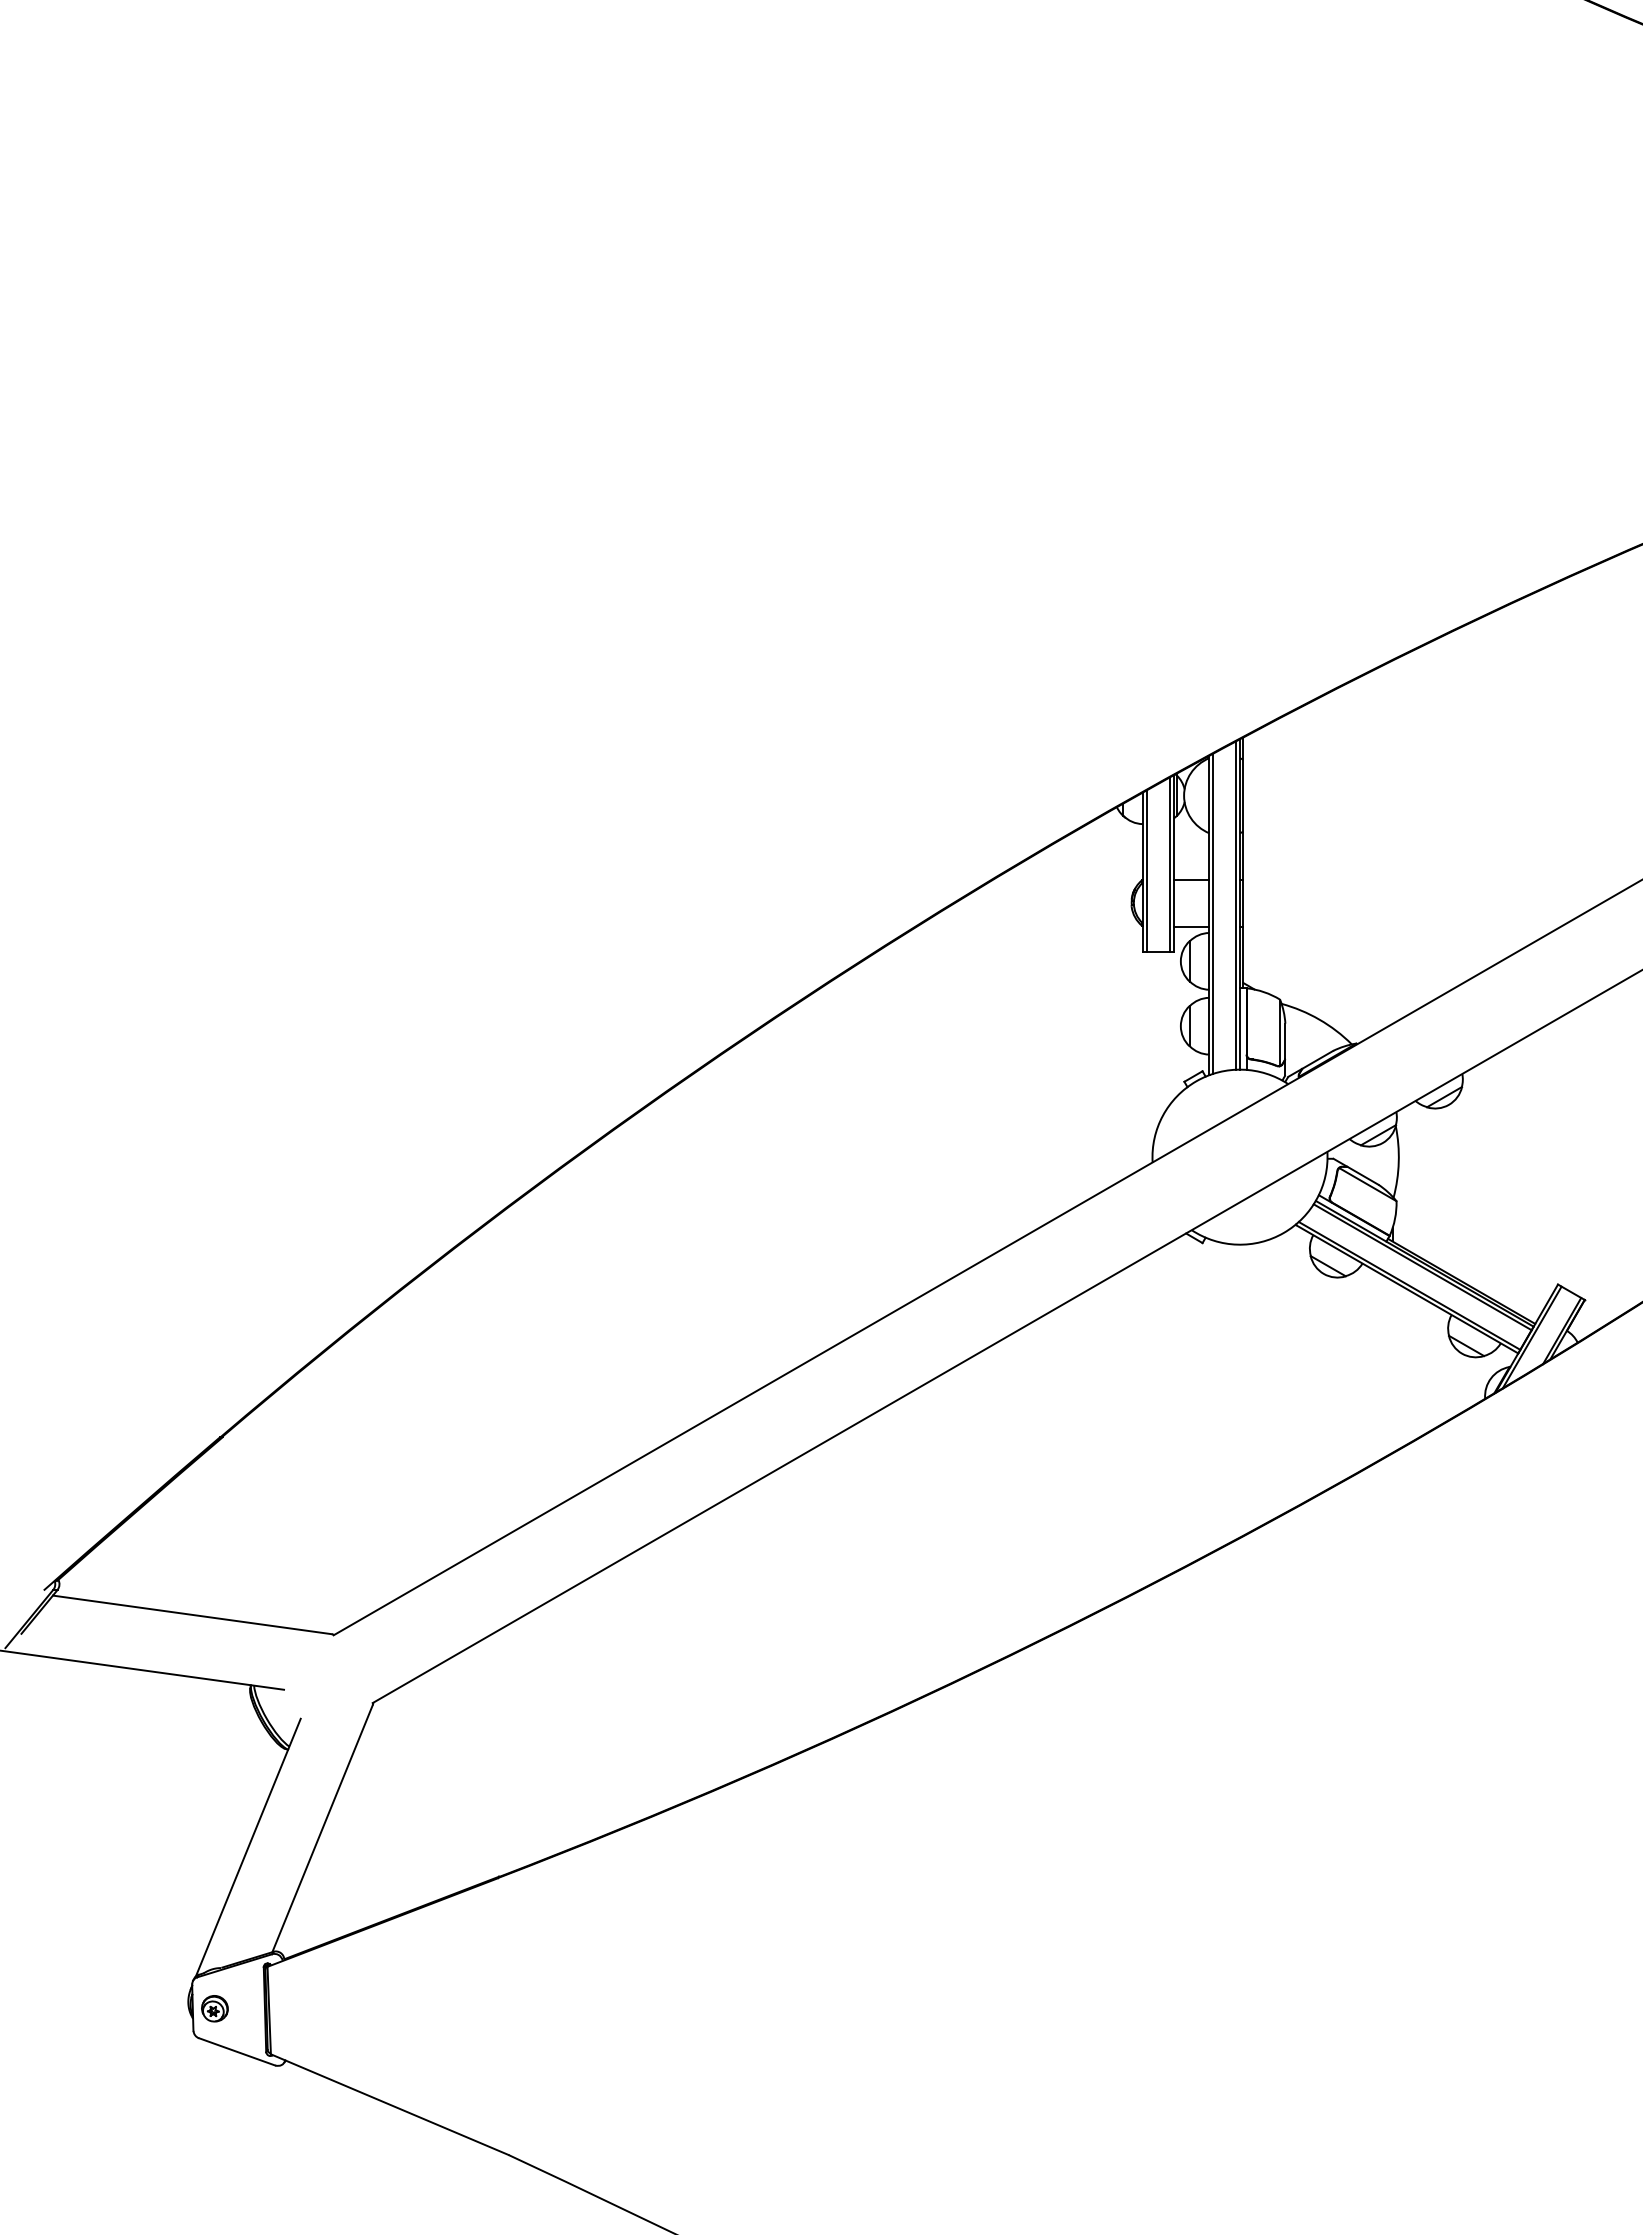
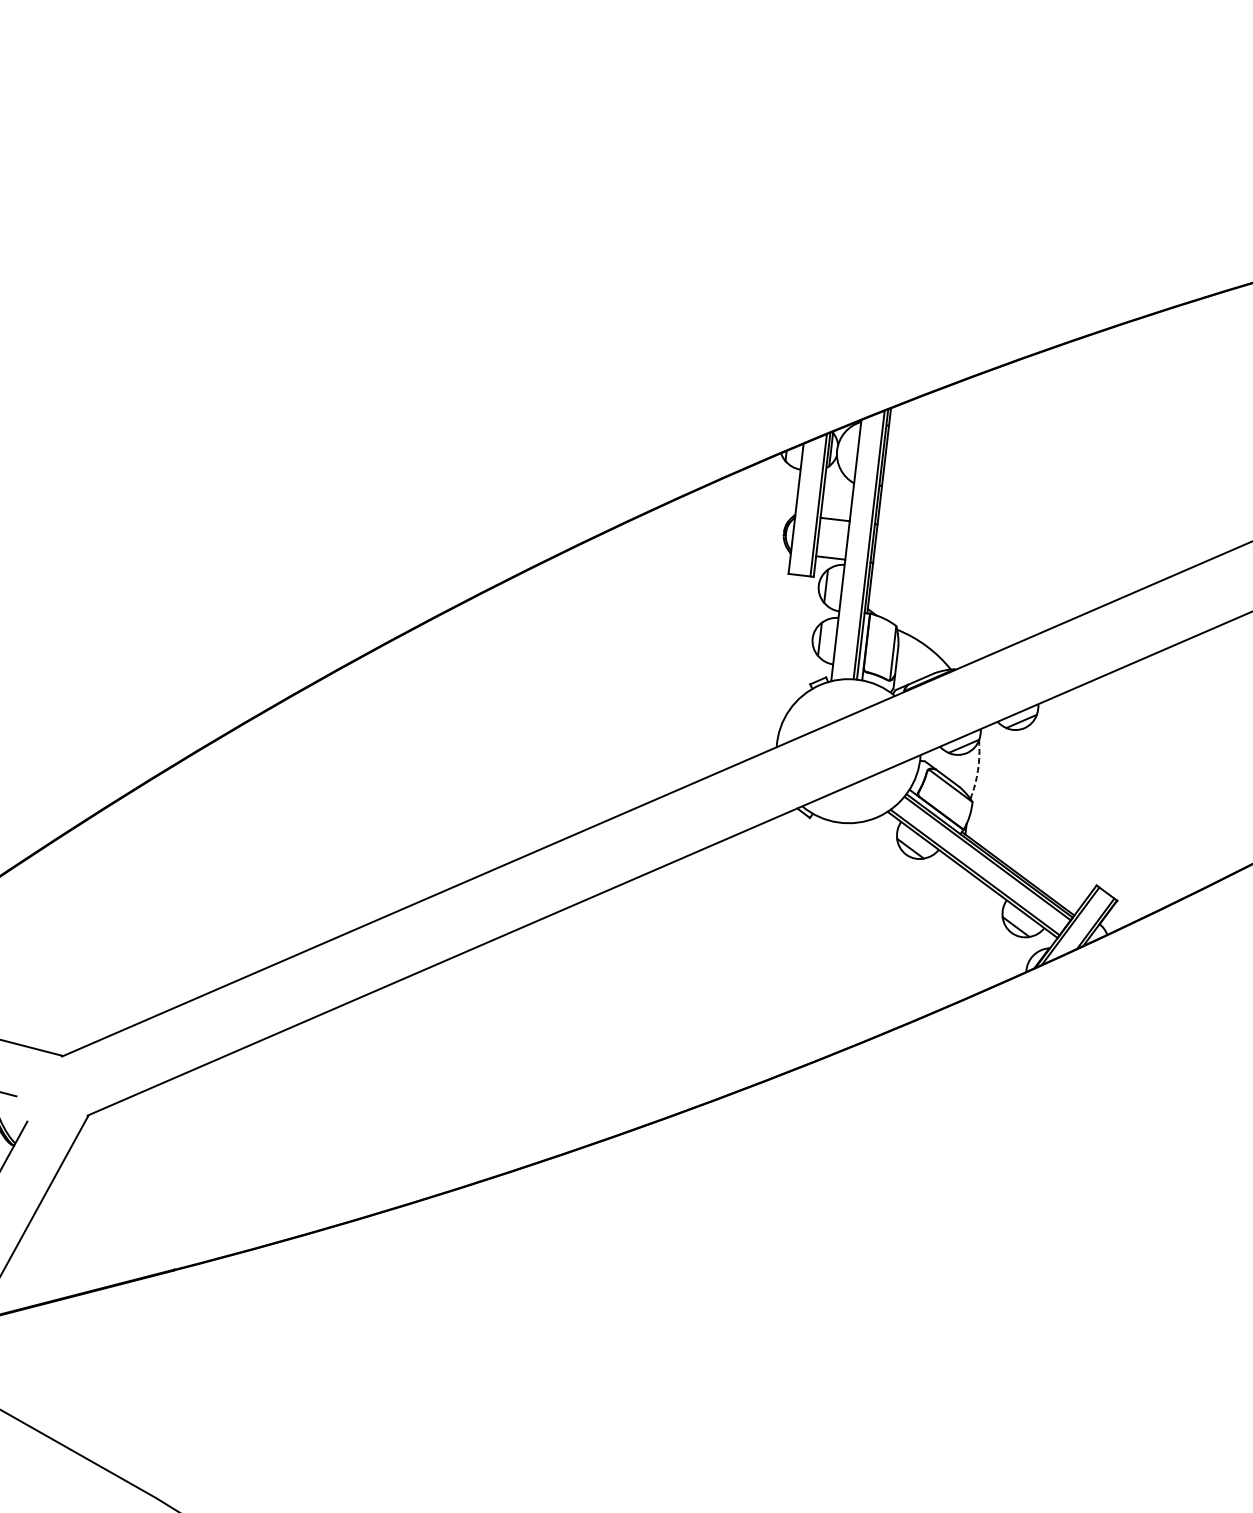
line: (1146, 870) -> (799, 507), removed
line: (1213, 913) -> (850, 549), removed
arc: (1398, 1162) -> (977, 770), solid -> dashed

